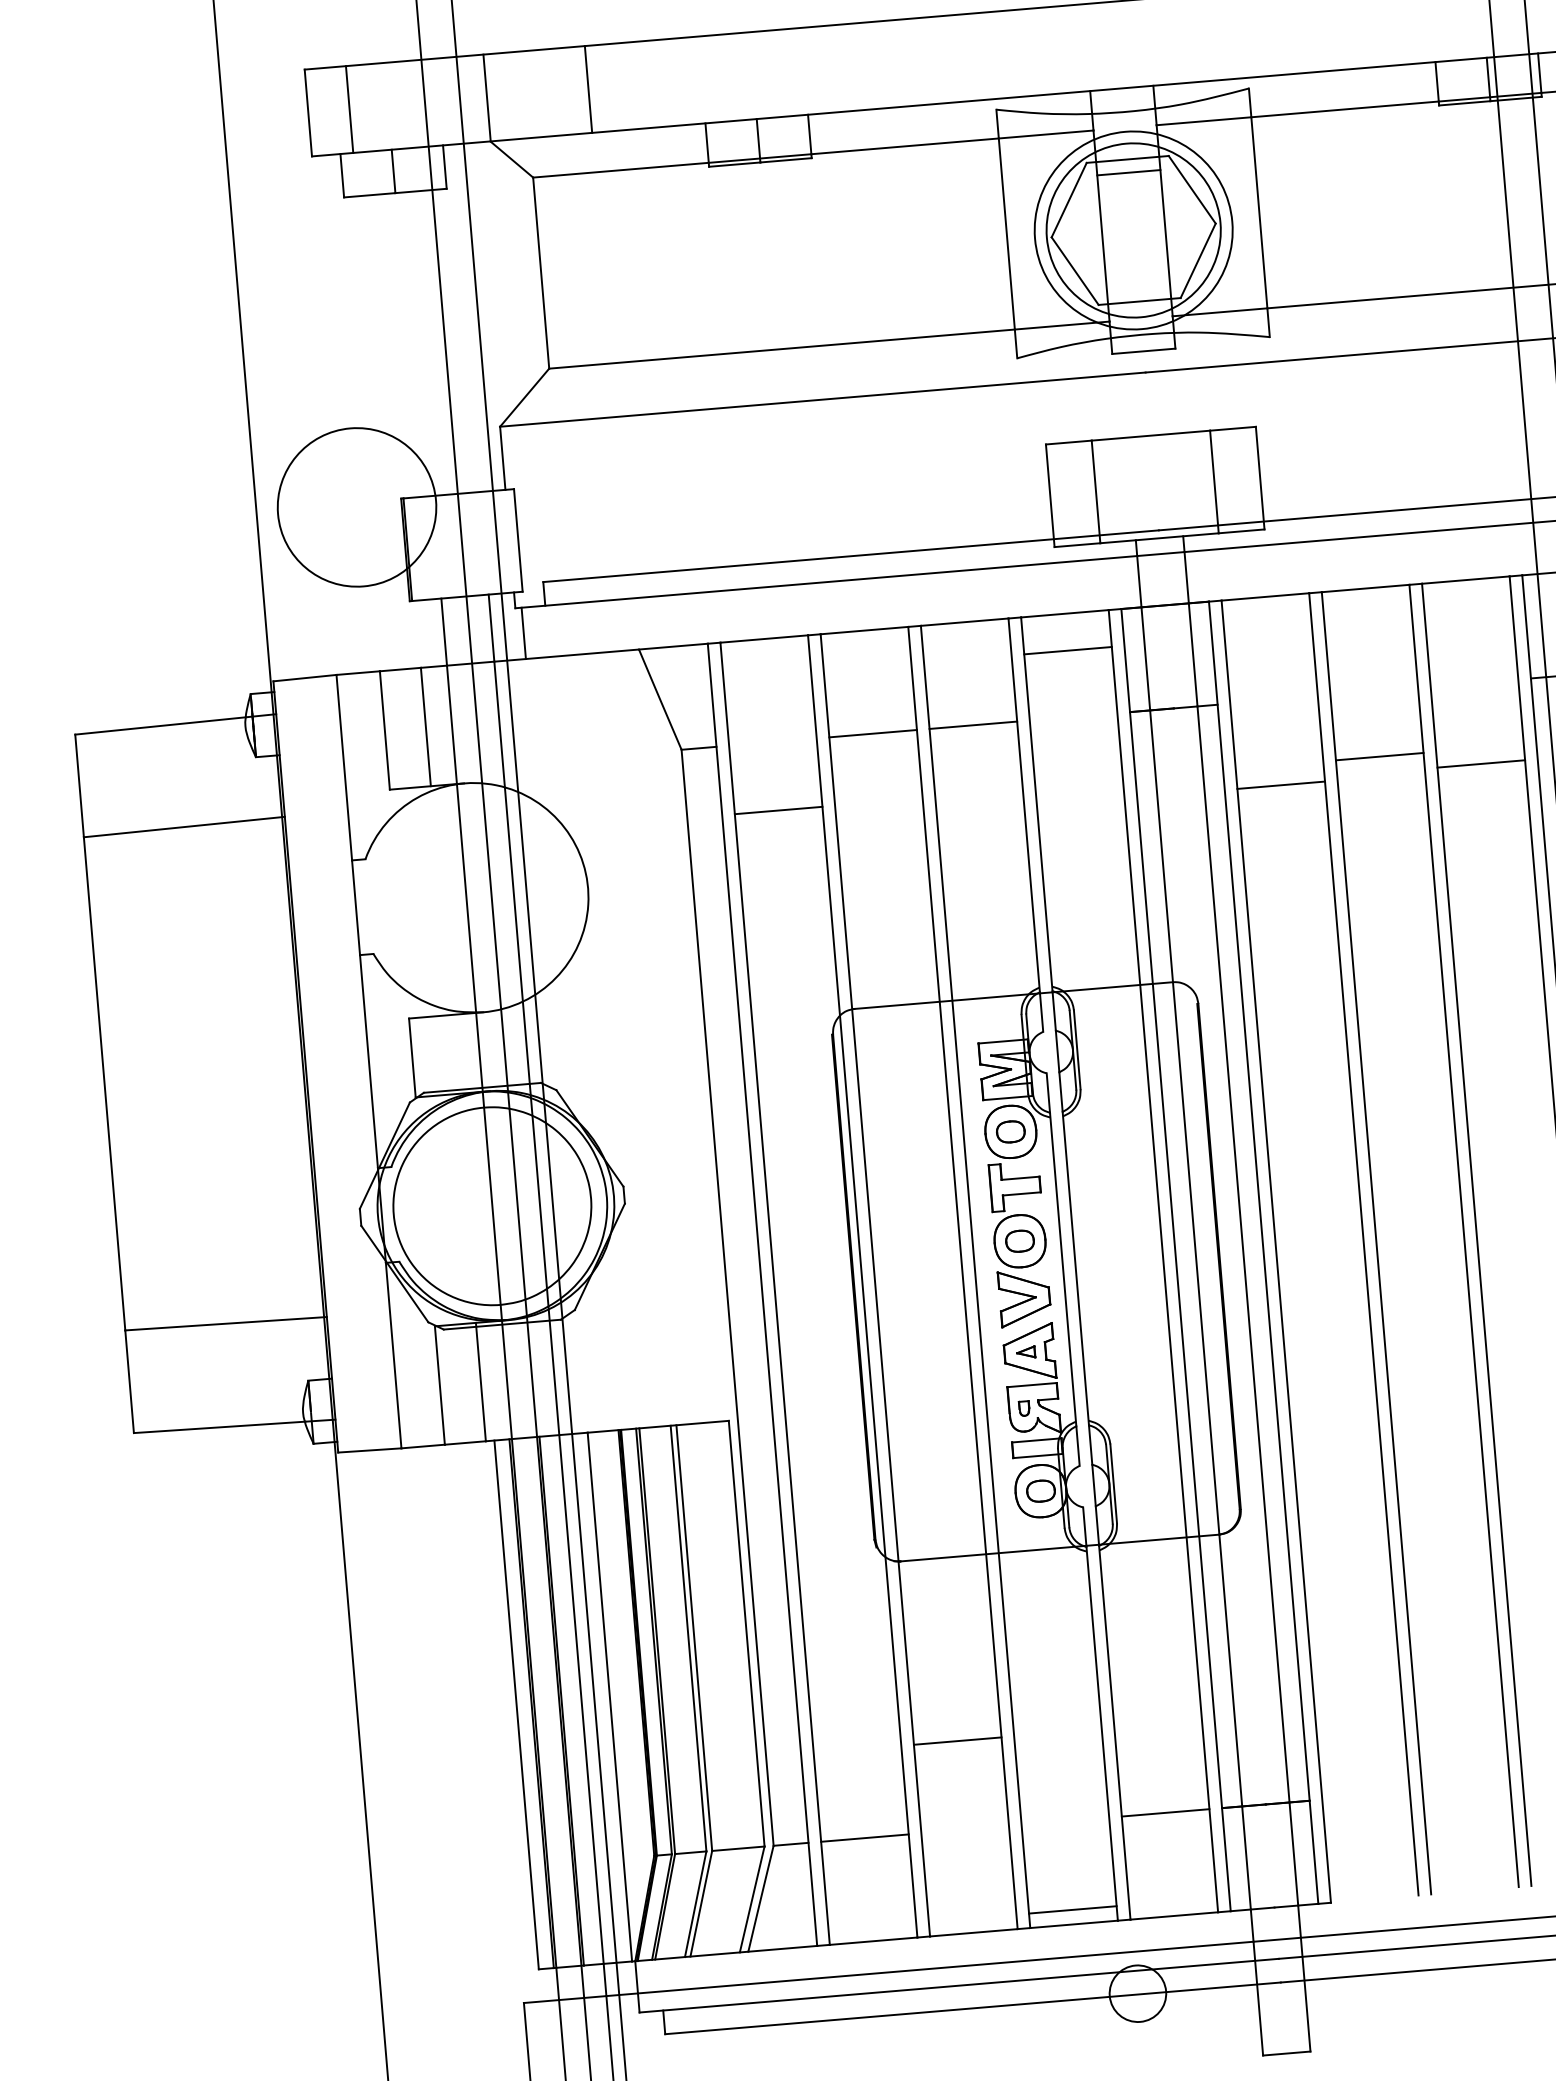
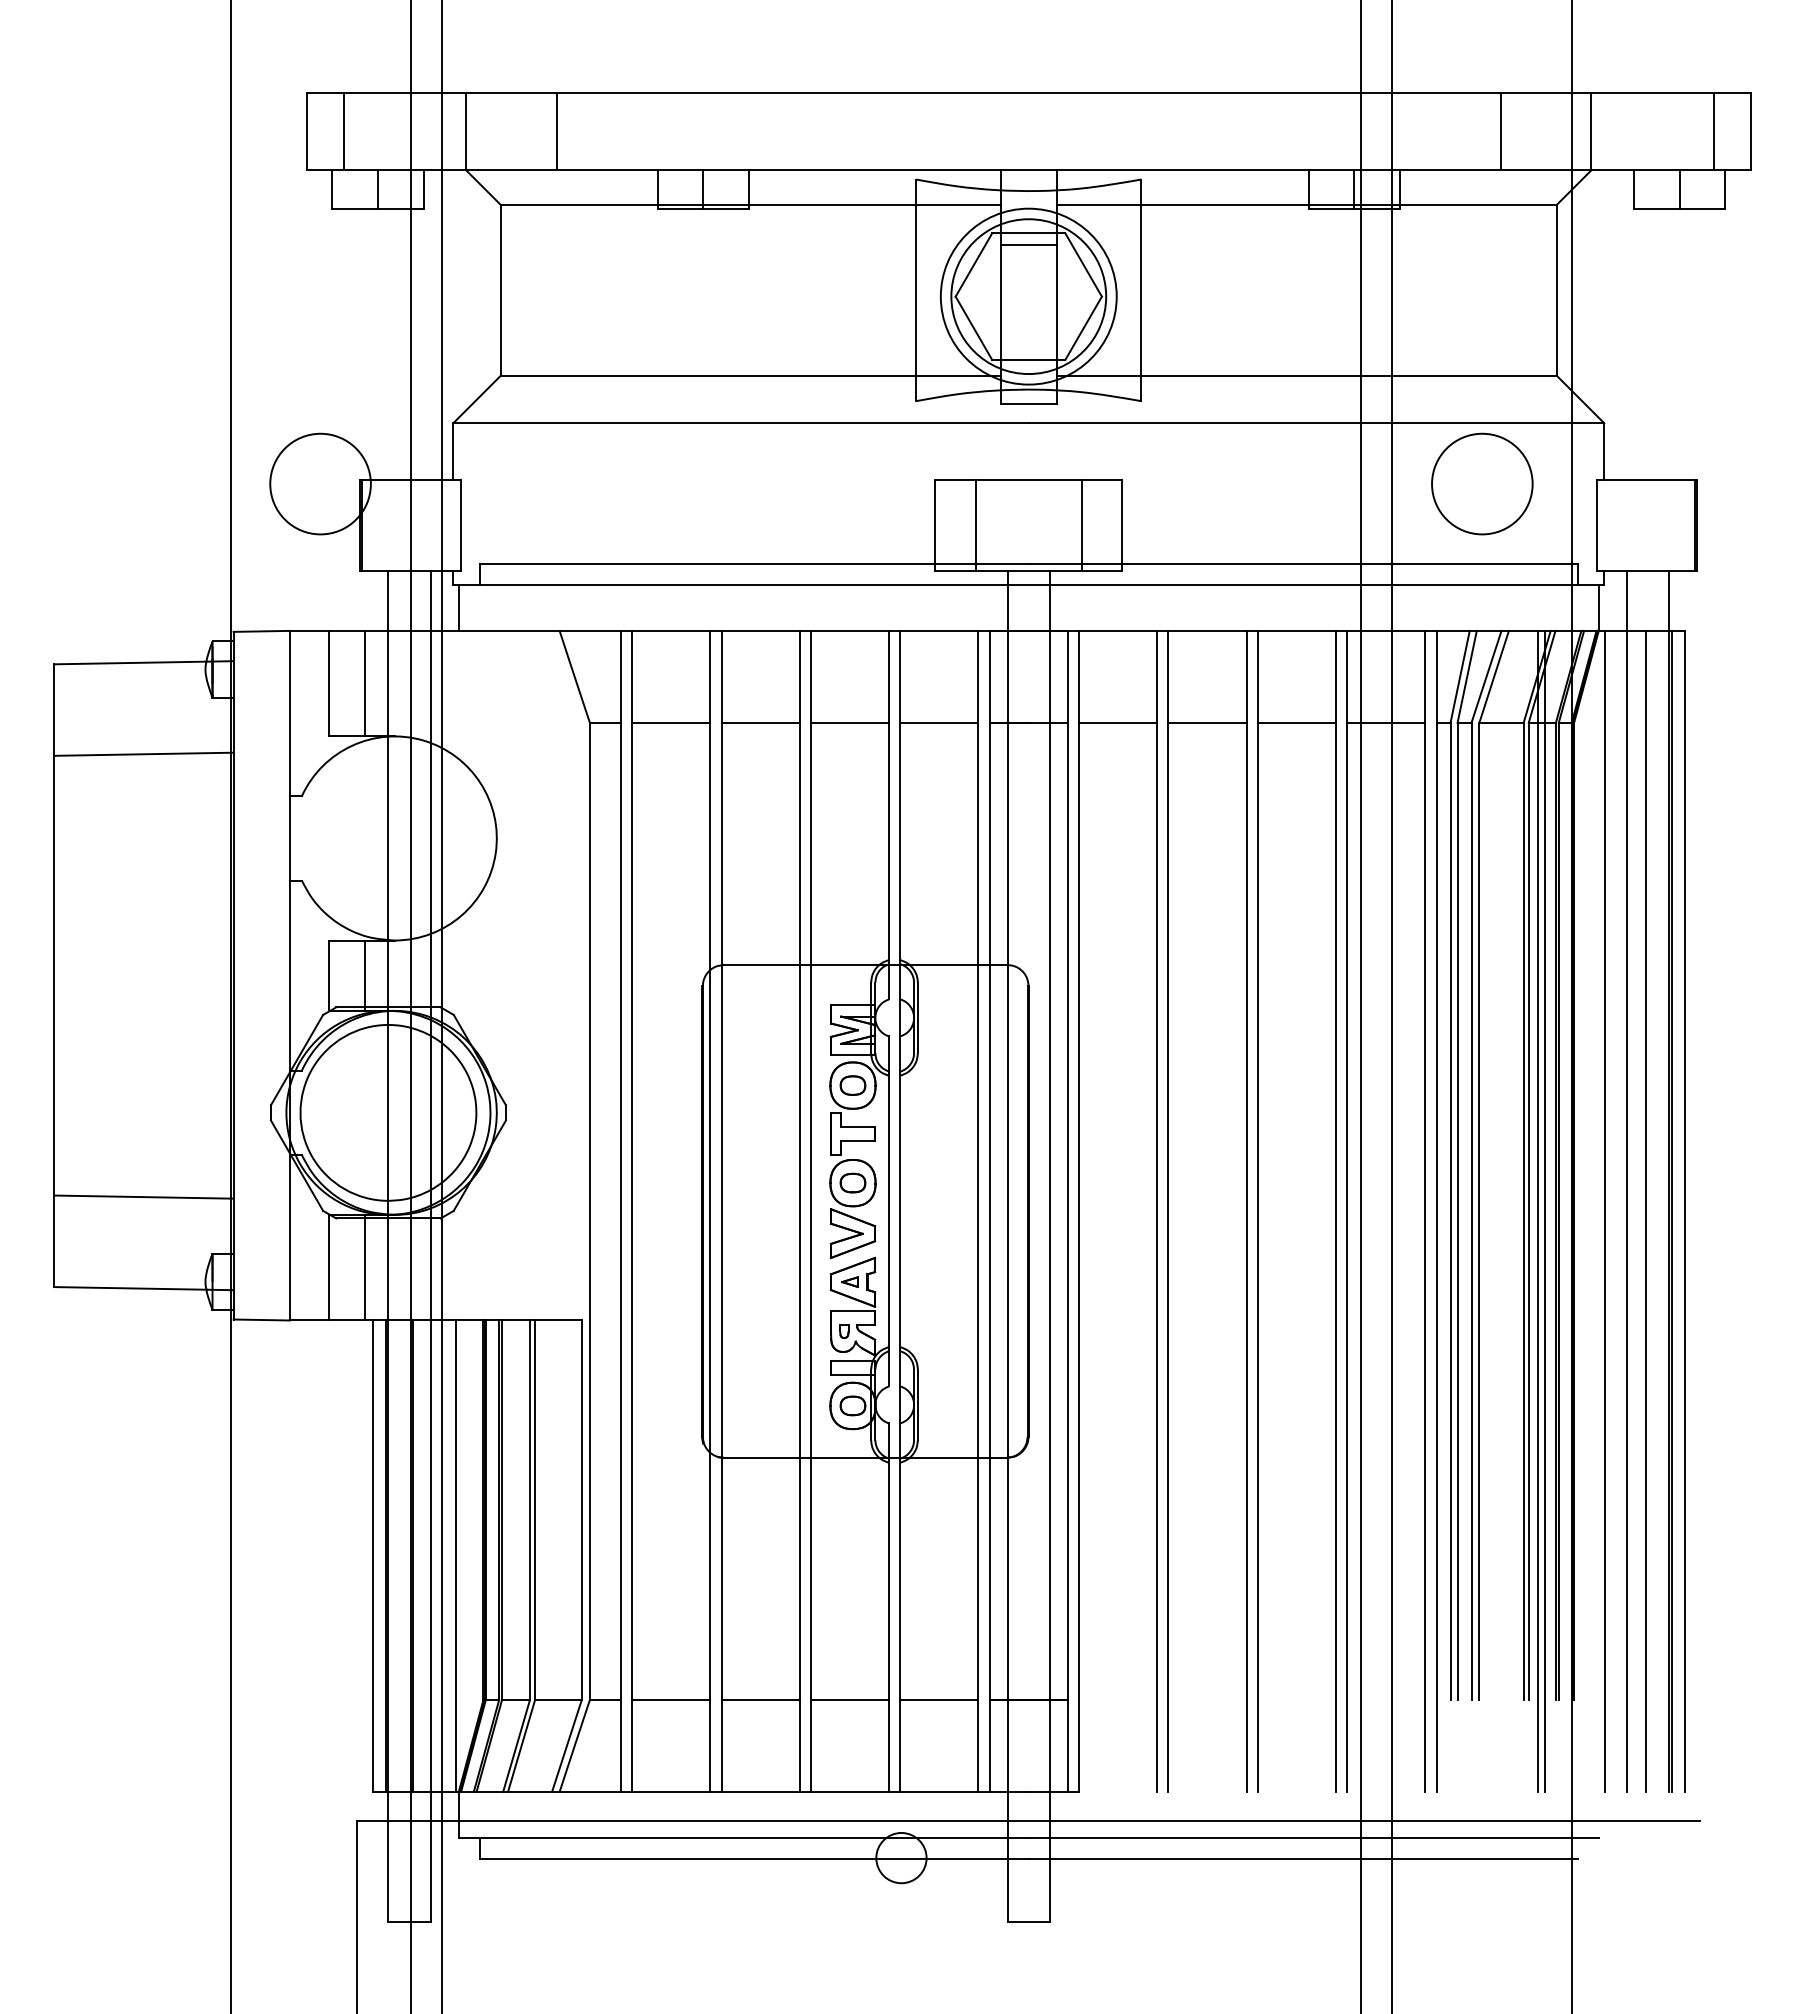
circle: (356, 506) -> (320, 483), size x0.71
line: (1068, 650) -> (939, 722), moved
line: (1379, 756) -> (1207, 722), moved
line: (1480, 763) -> (1296, 722), moved
line: (1281, 784) -> (1118, 722), moved
line: (778, 810) -> (671, 722), moved
line: (453, 1054) -> (365, 975), added
line: (957, 1741) -> (760, 1700), moved
line: (1073, 1910) -> (850, 1700), moved

